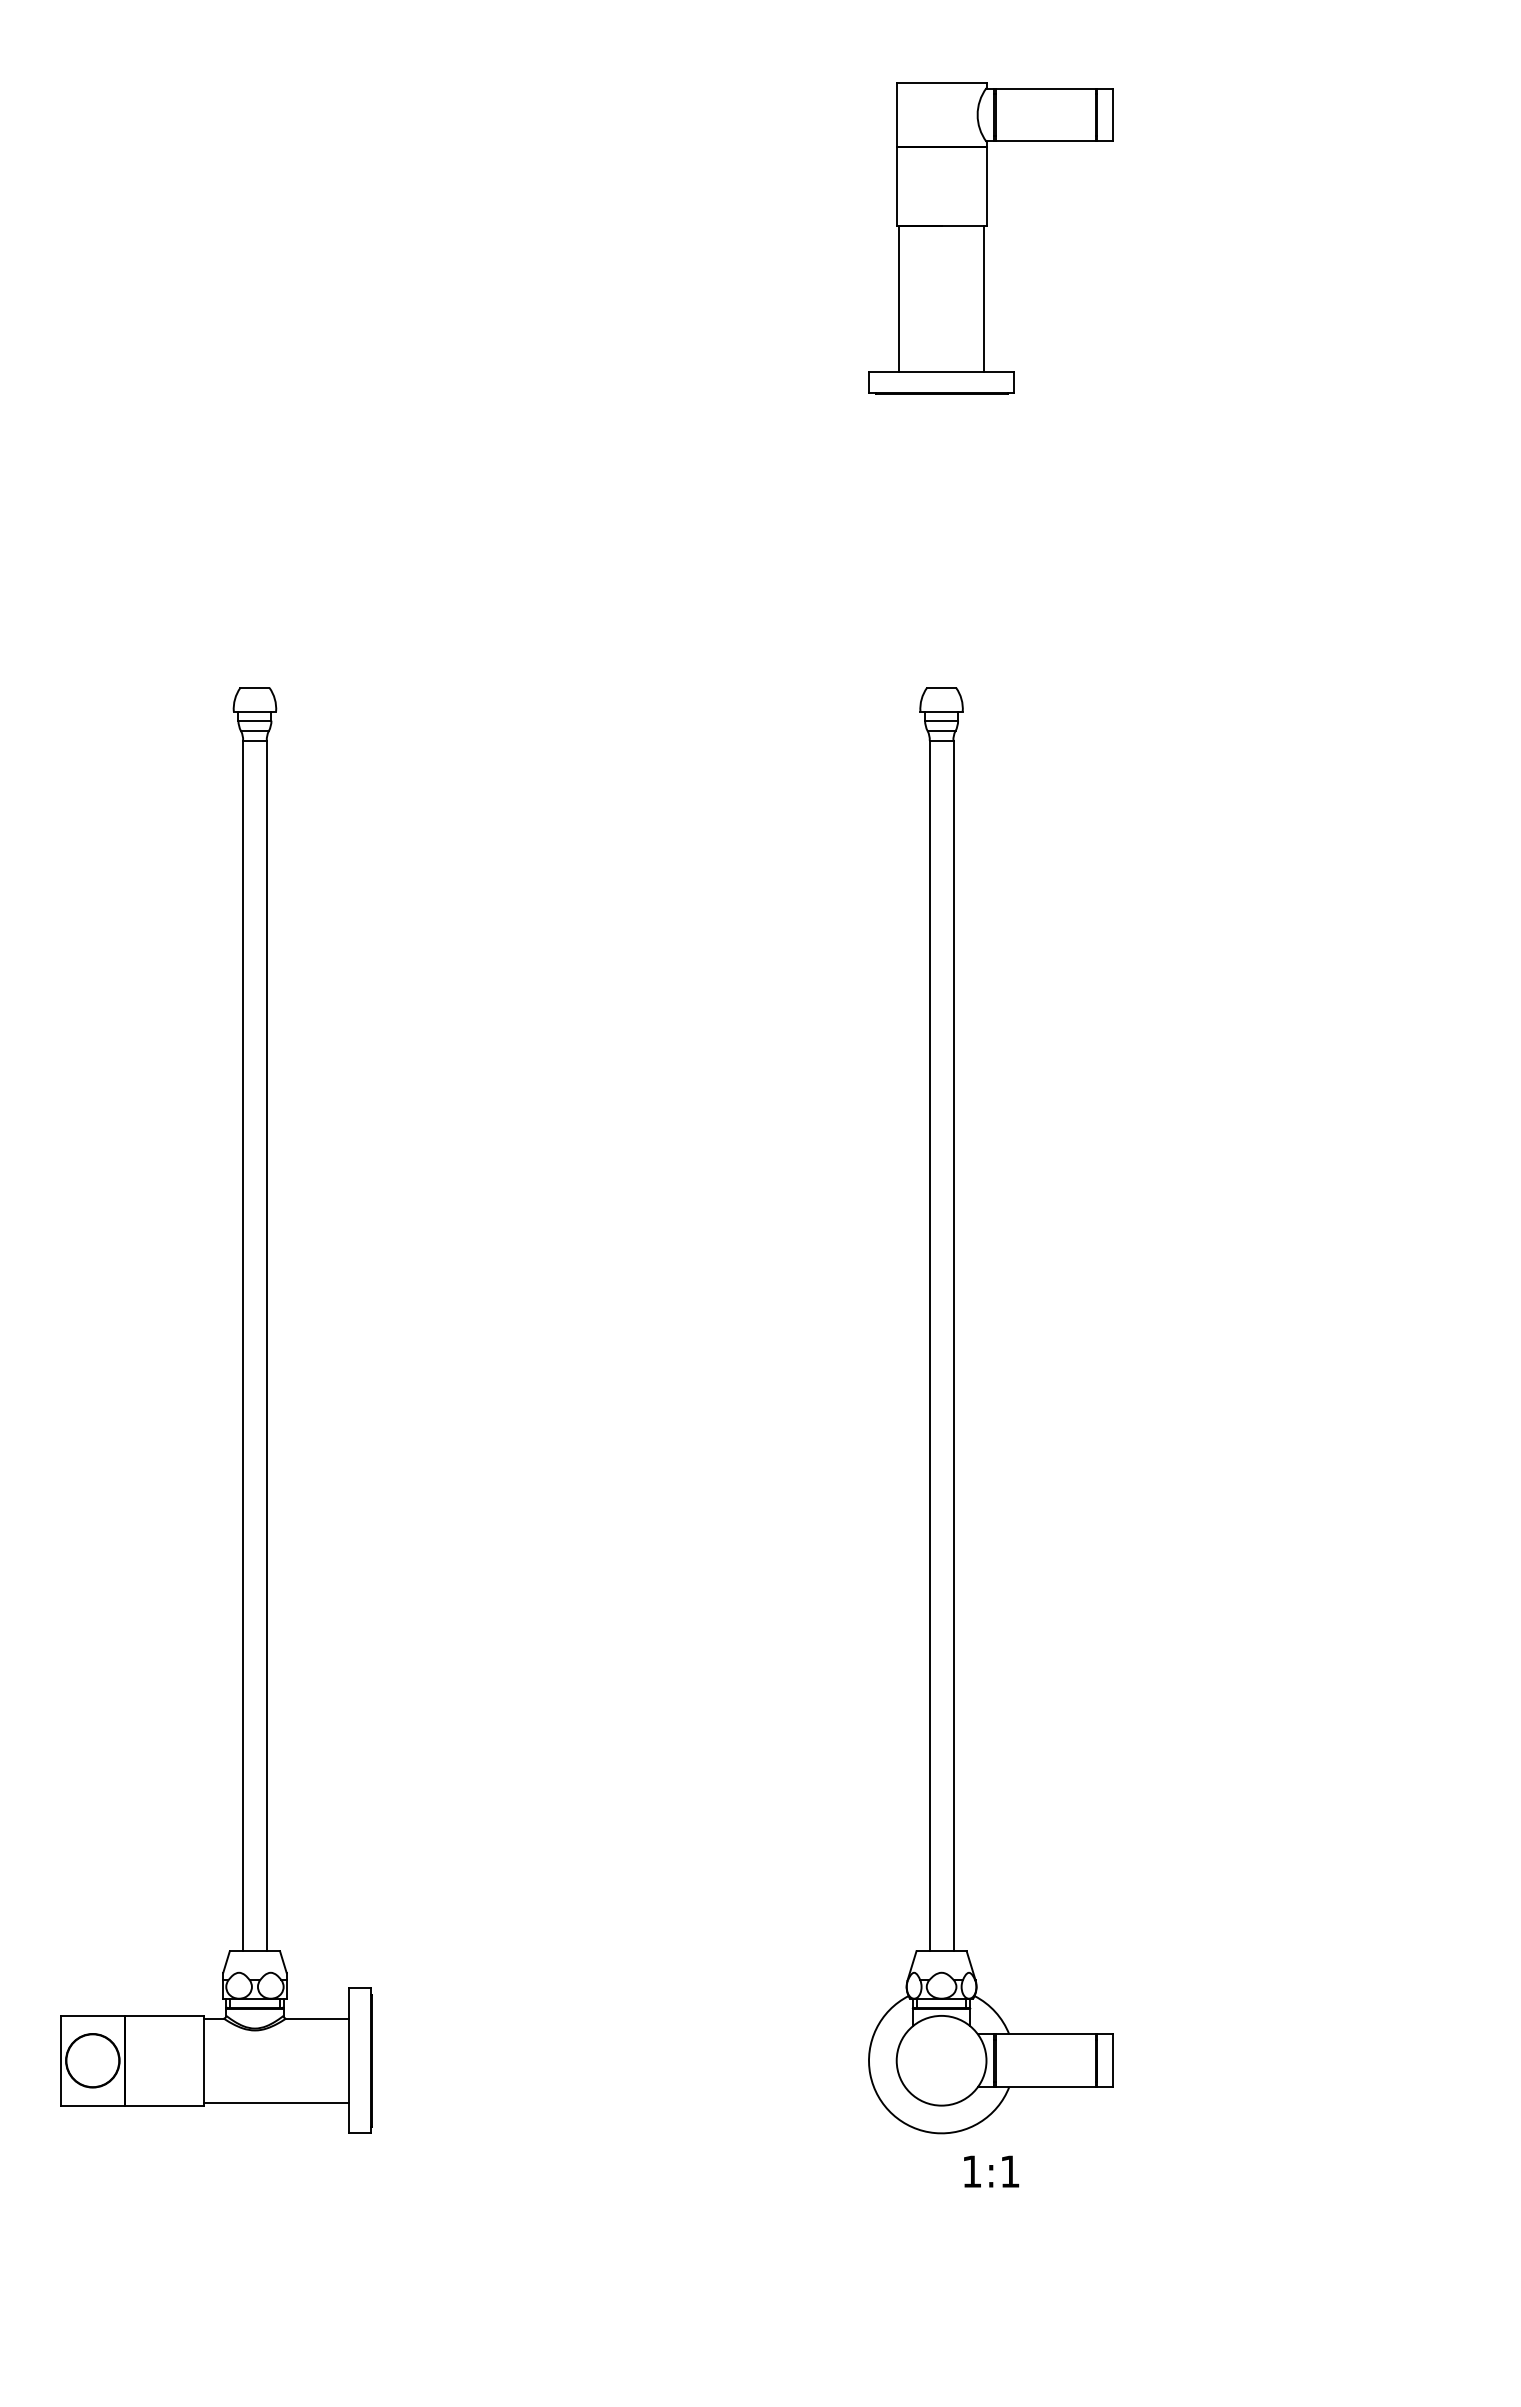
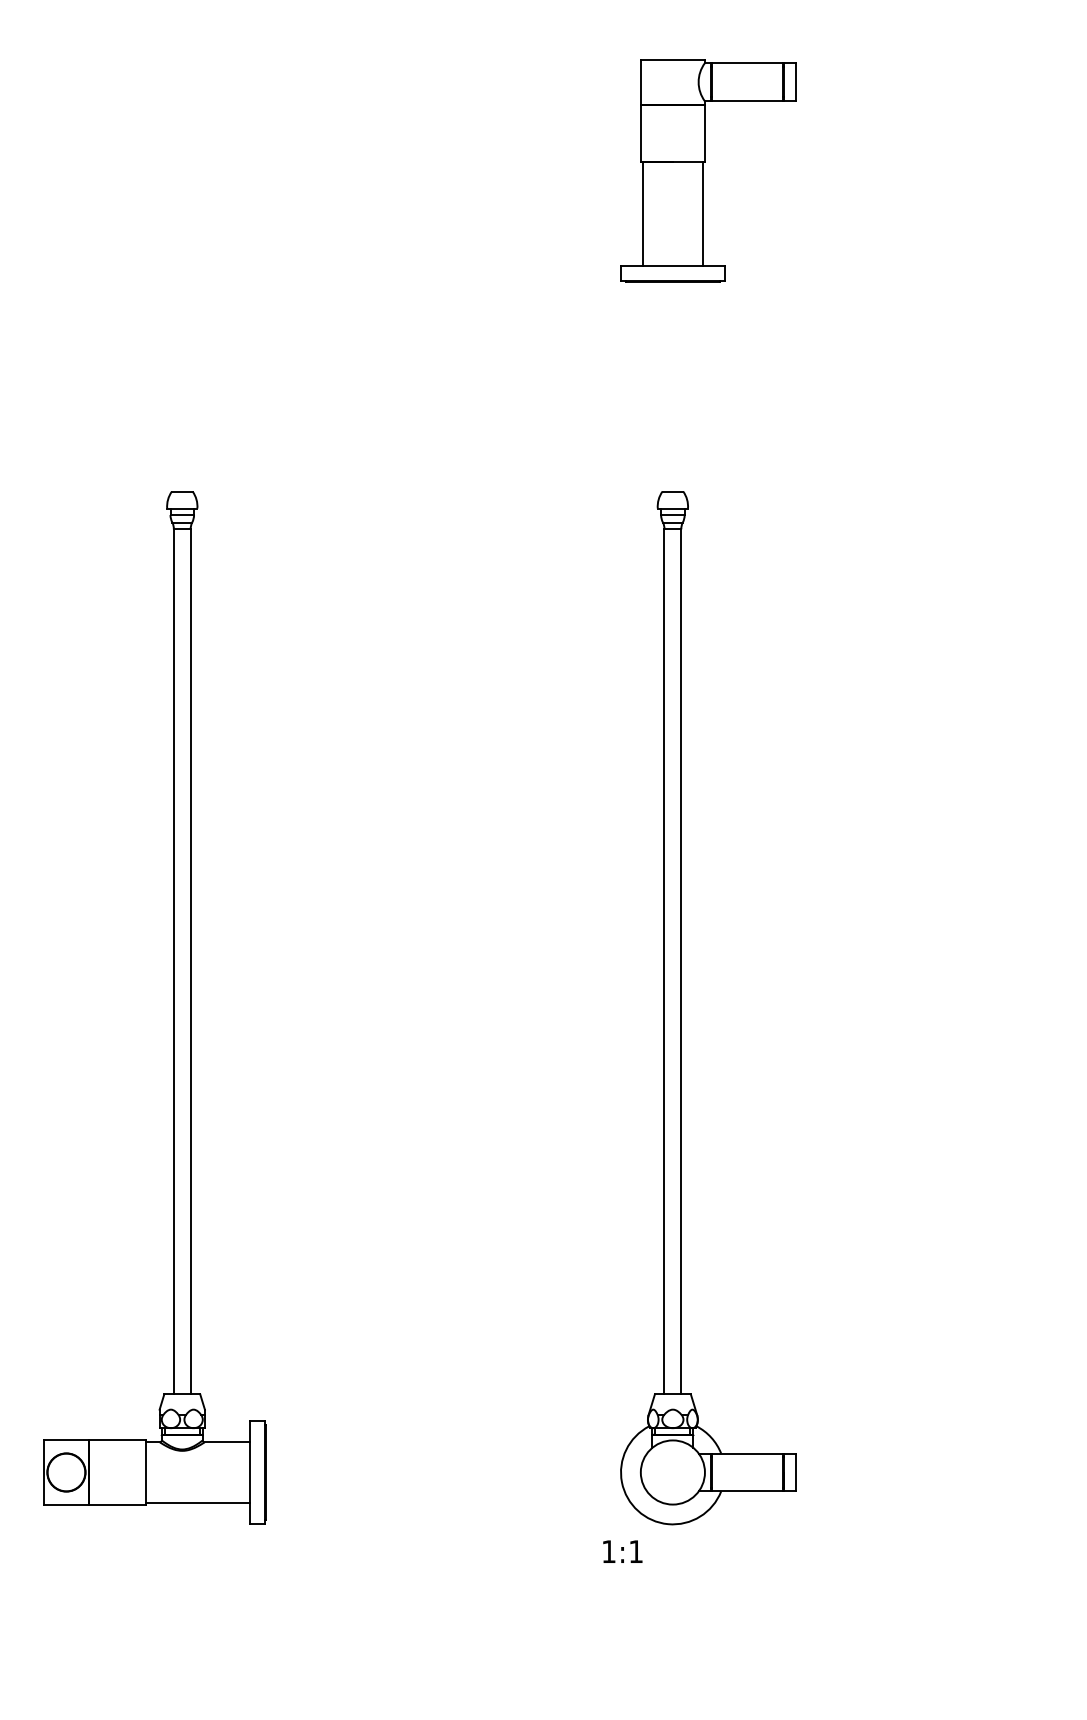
text: (991, 2171) -> (622, 1551), moved

